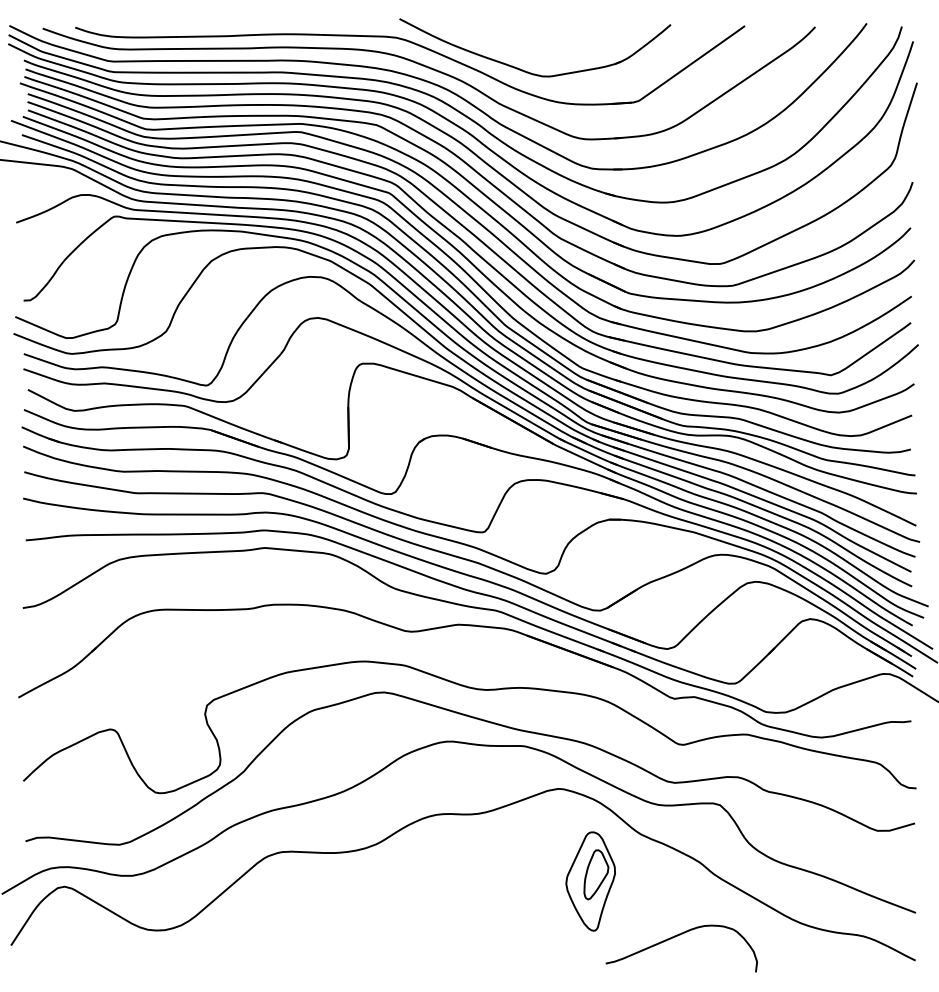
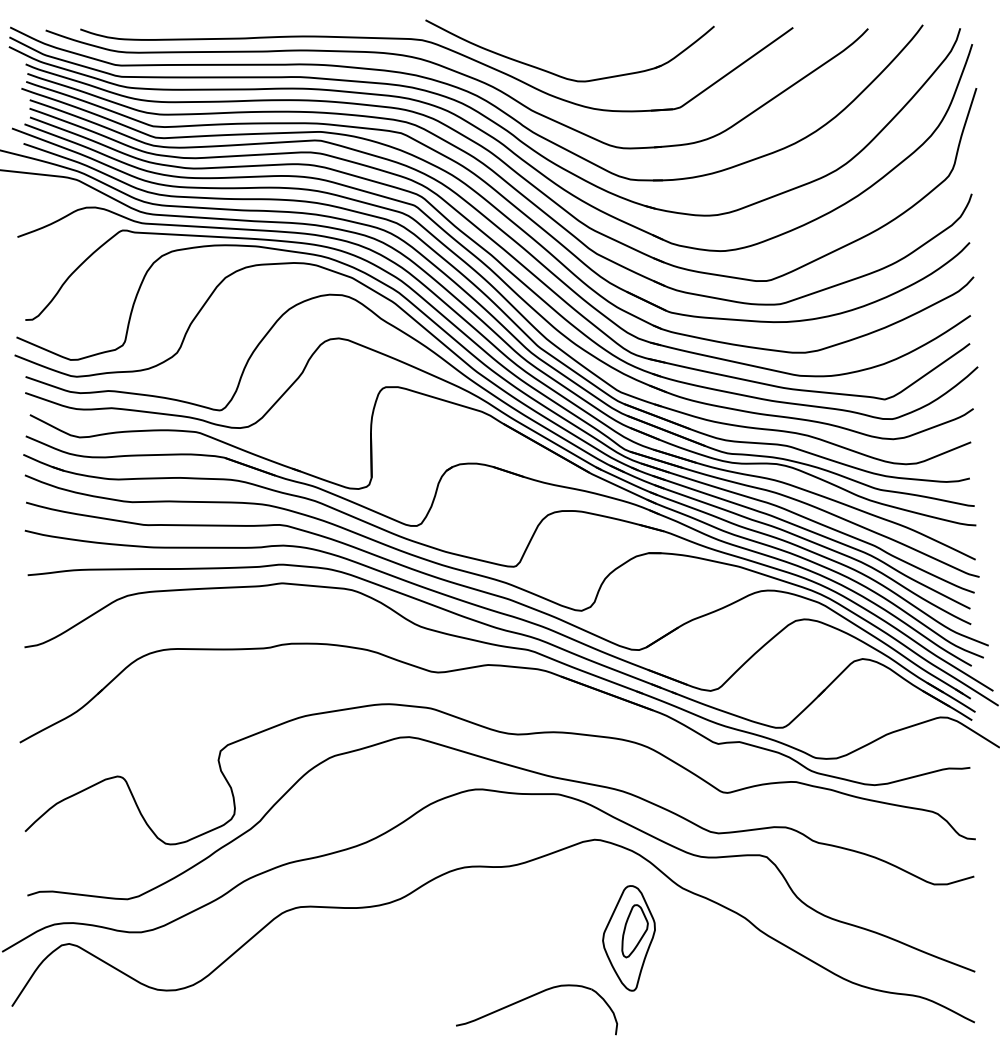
part: (676, 937) -> (531, 997), moved

